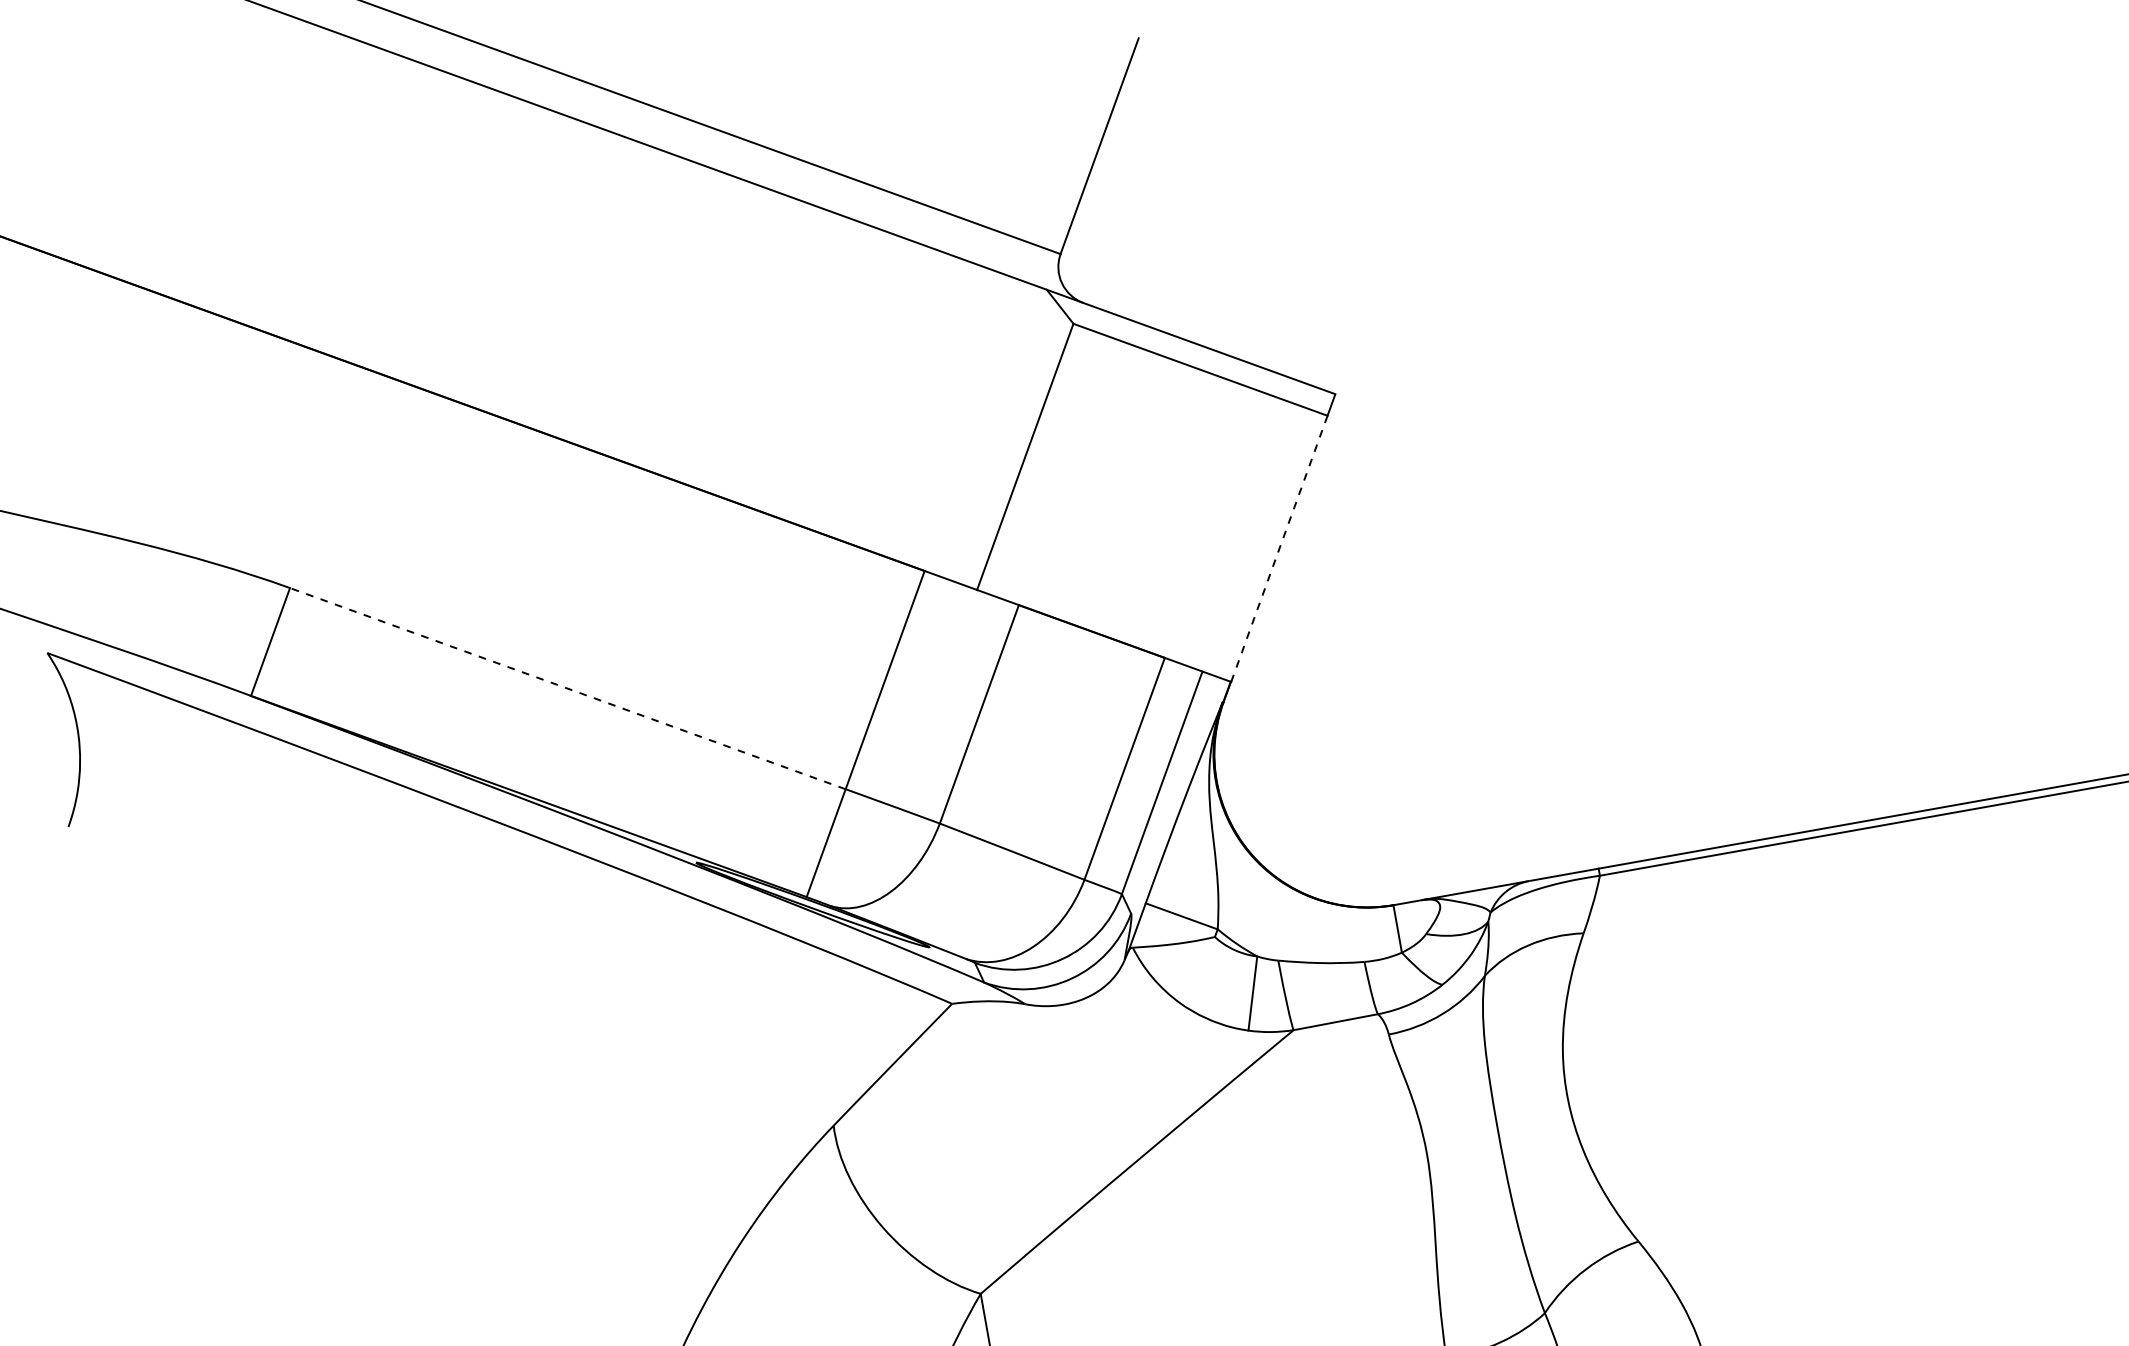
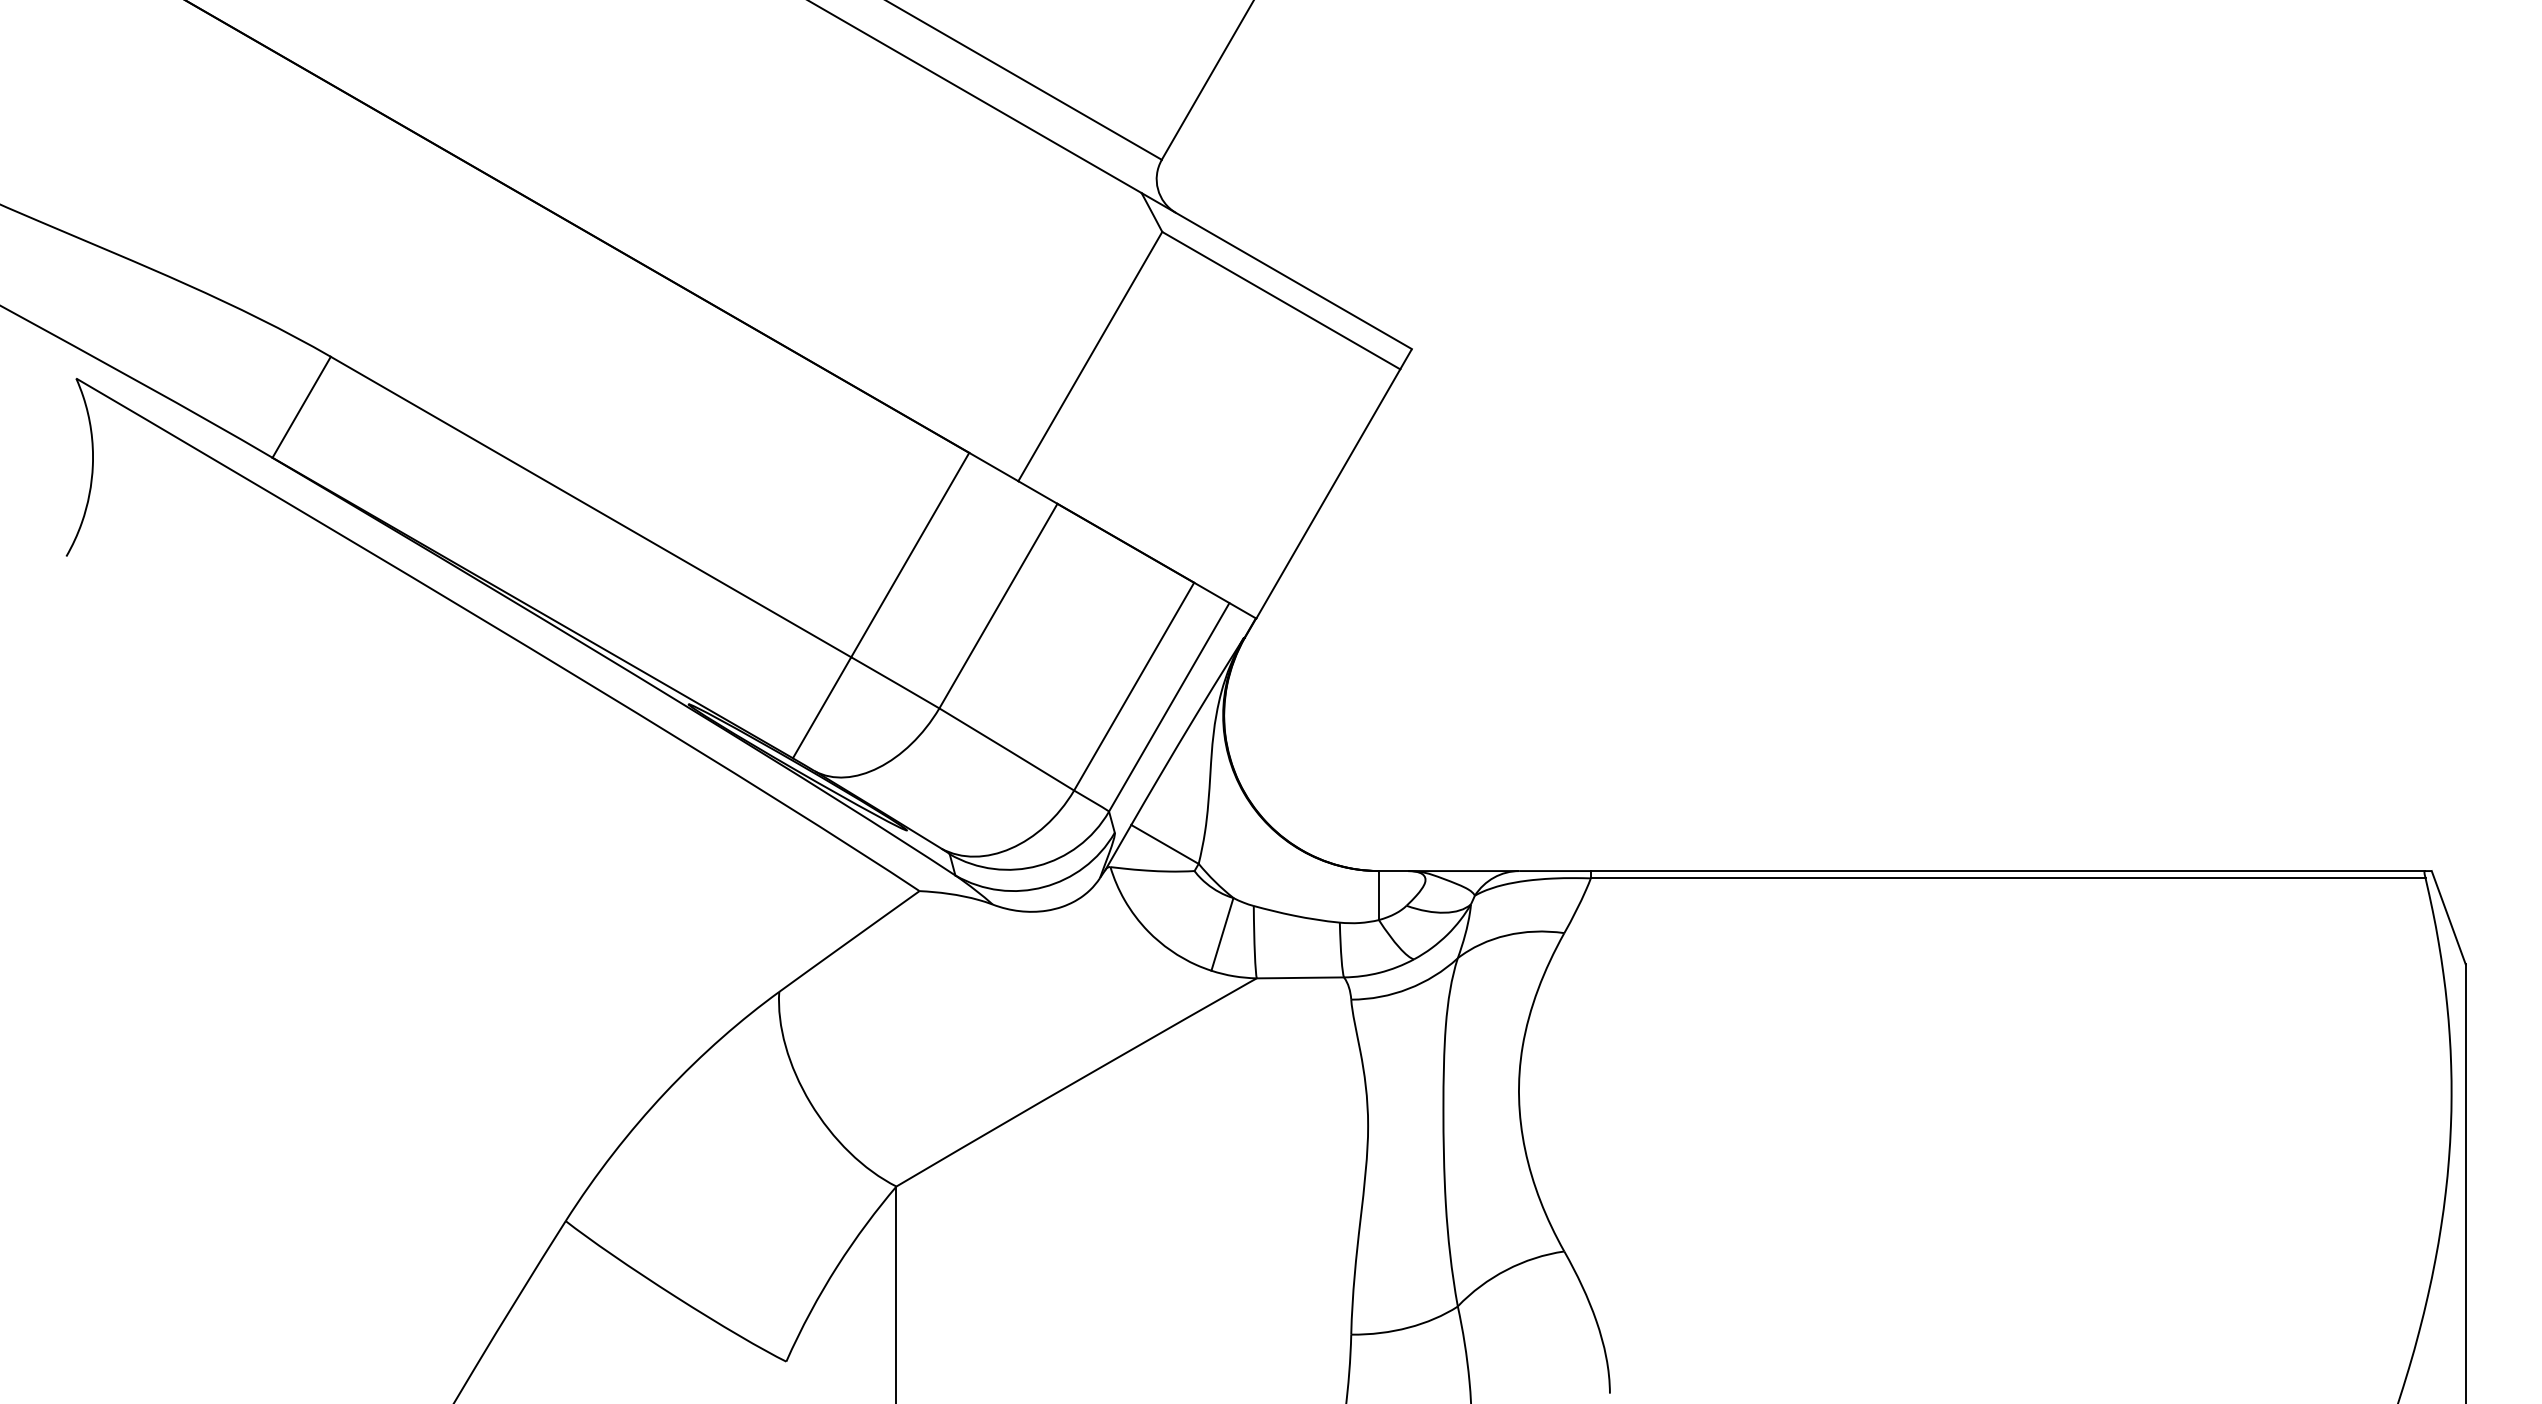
line: (1279, 548) -> (1328, 493), dashed -> solid
line: (567, 688) -> (590, 506), dashed -> solid

